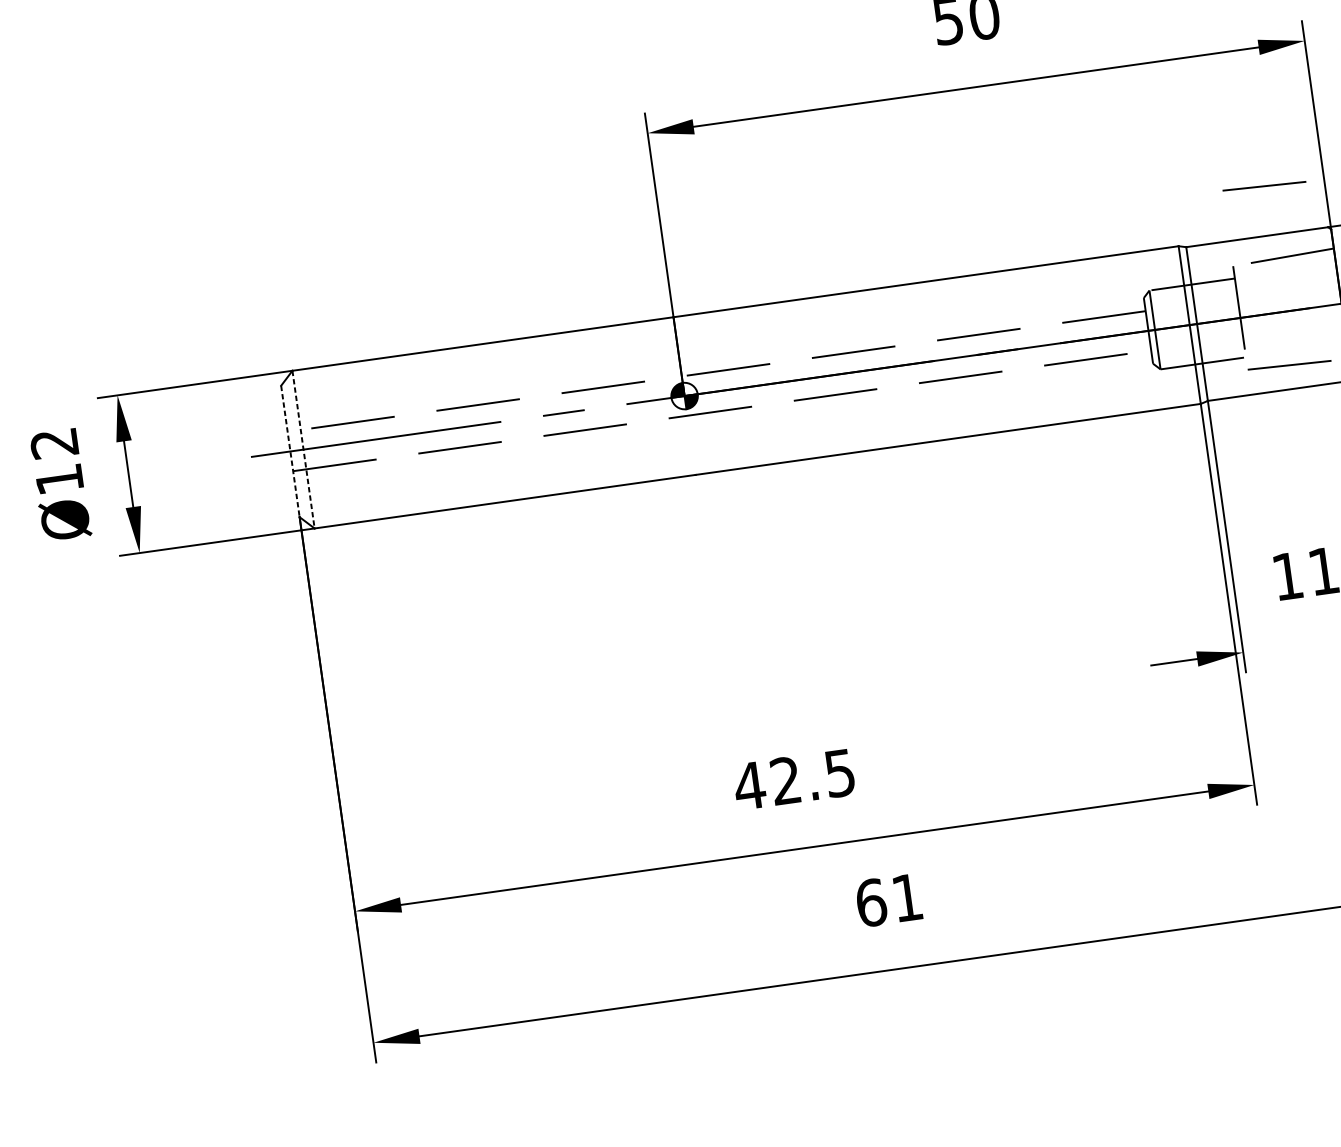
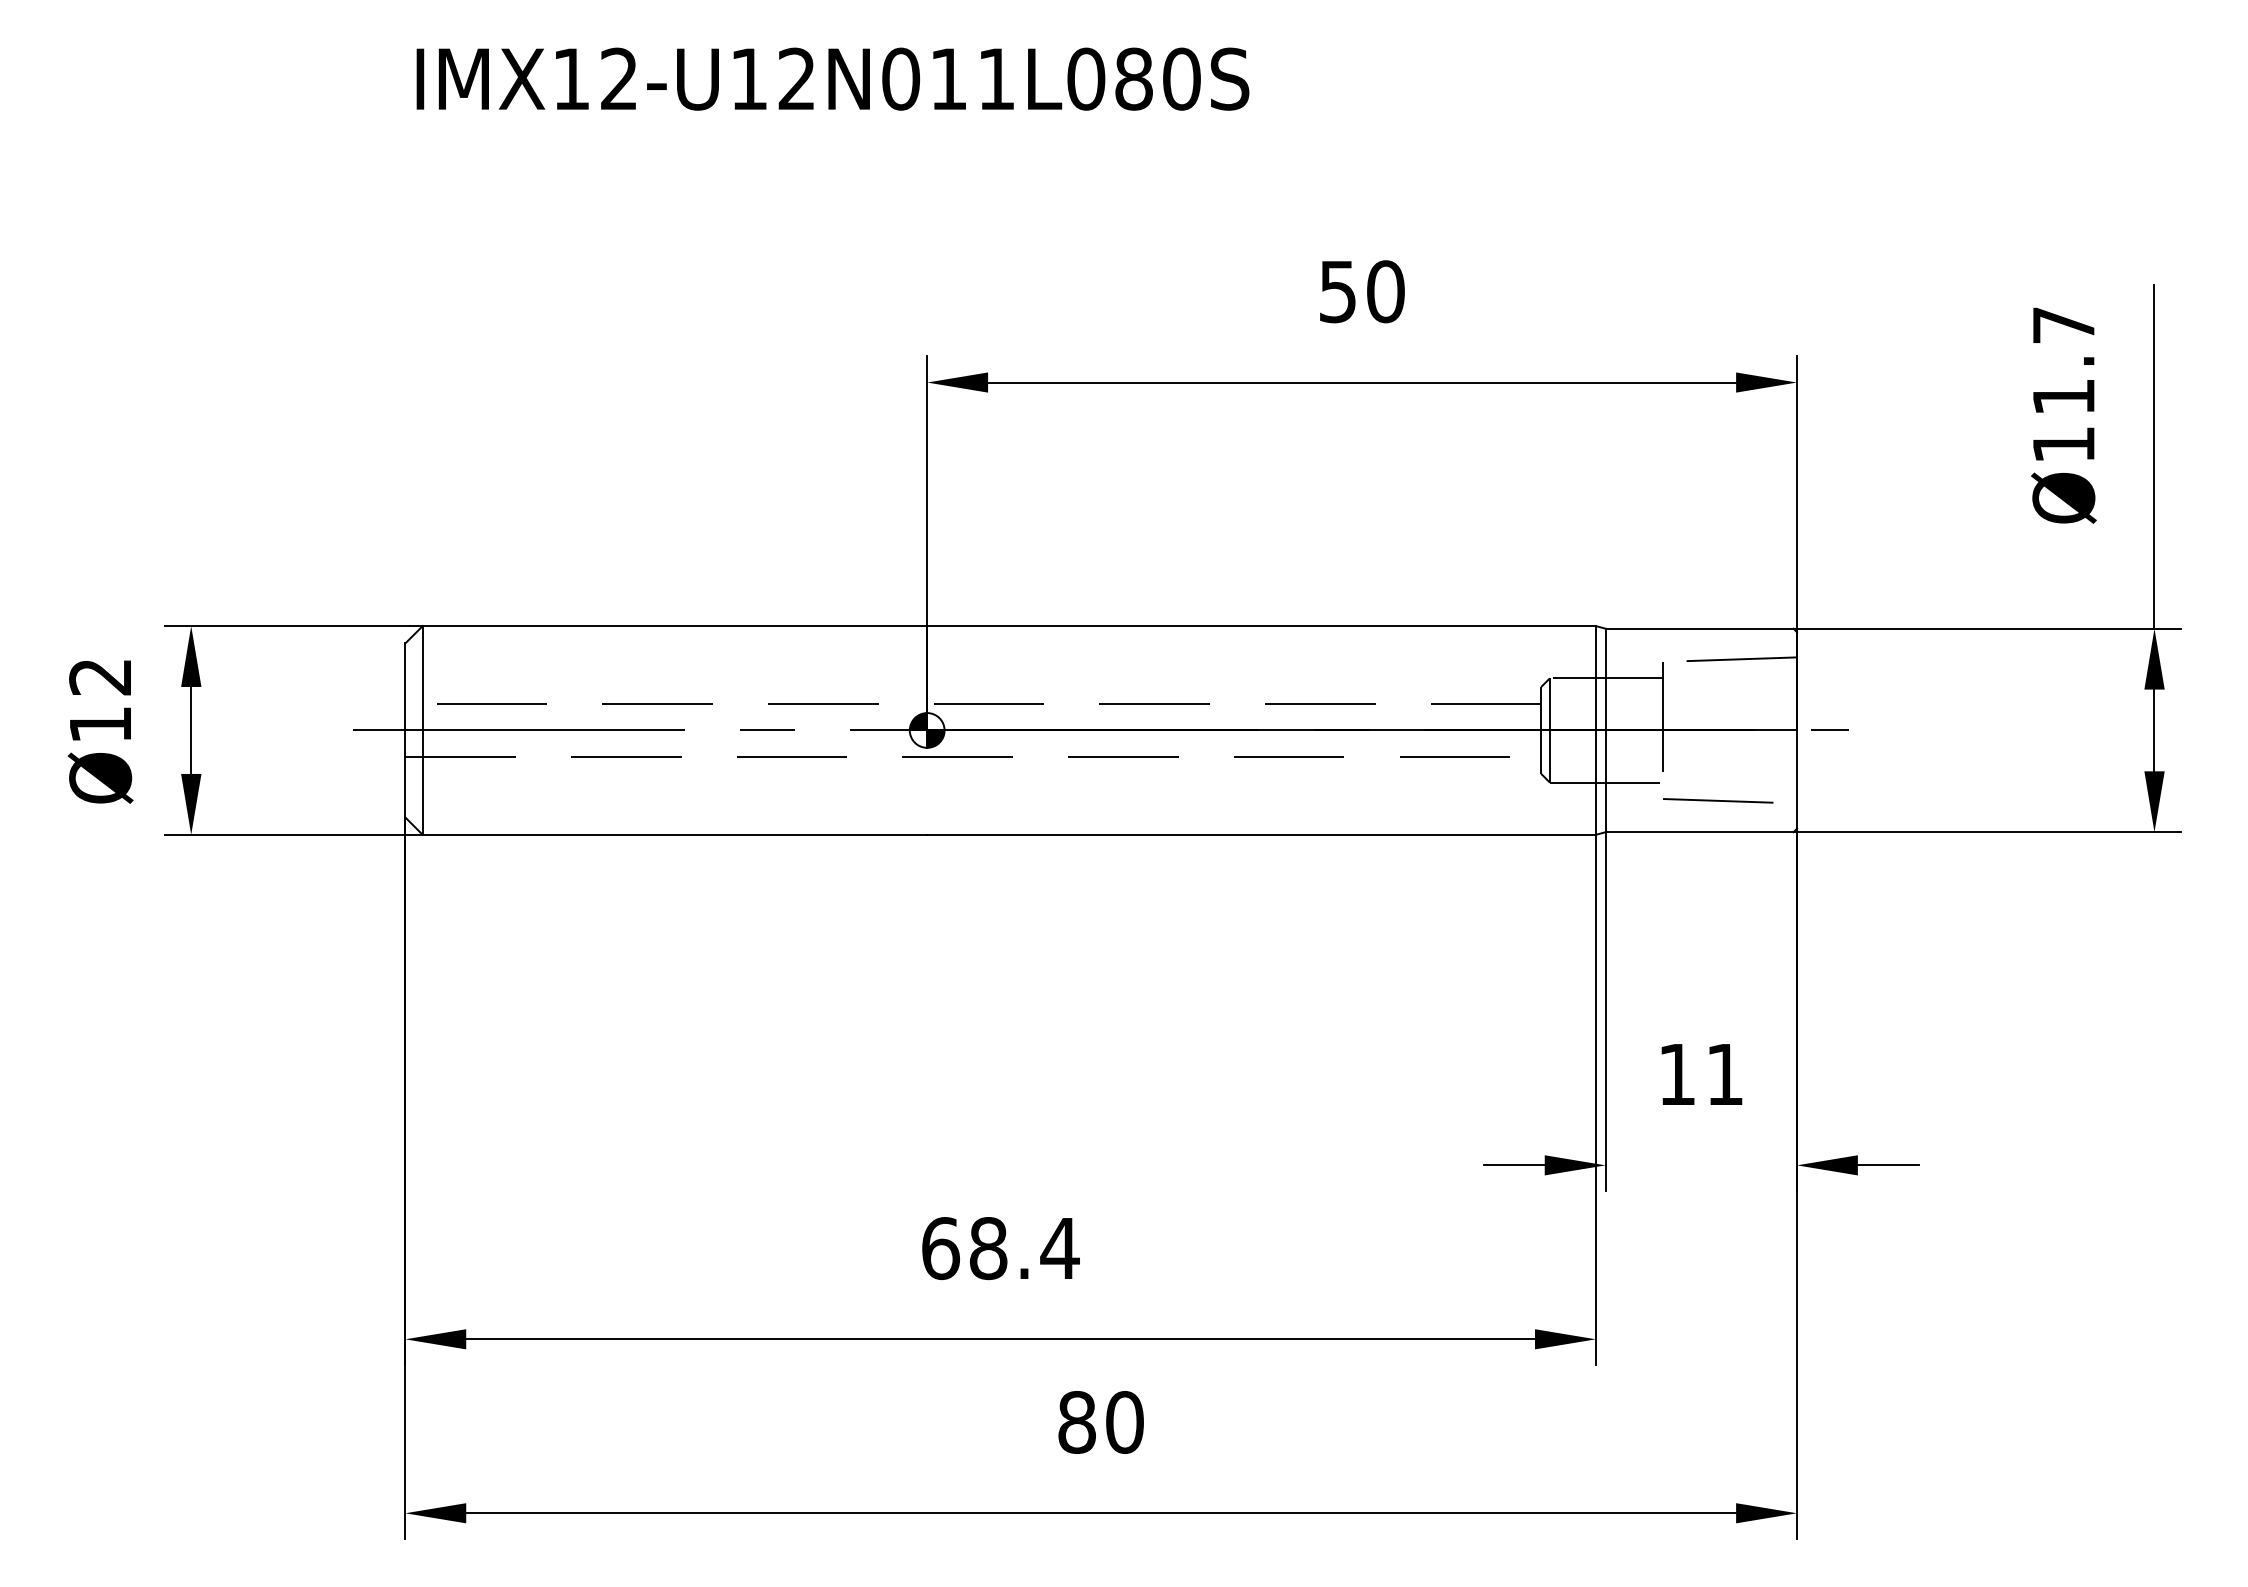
line: (1264, 185) -> (1718, 563), removed
line: (303, 449) -> (422, 730), dashed -> solid
line: (290, 451) -> (405, 730), dashed -> solid
text: (794, 779) -> (999, 1248), 42.5 -> 68.4
text: (888, 900) -> (1100, 1422), 61 -> 80

